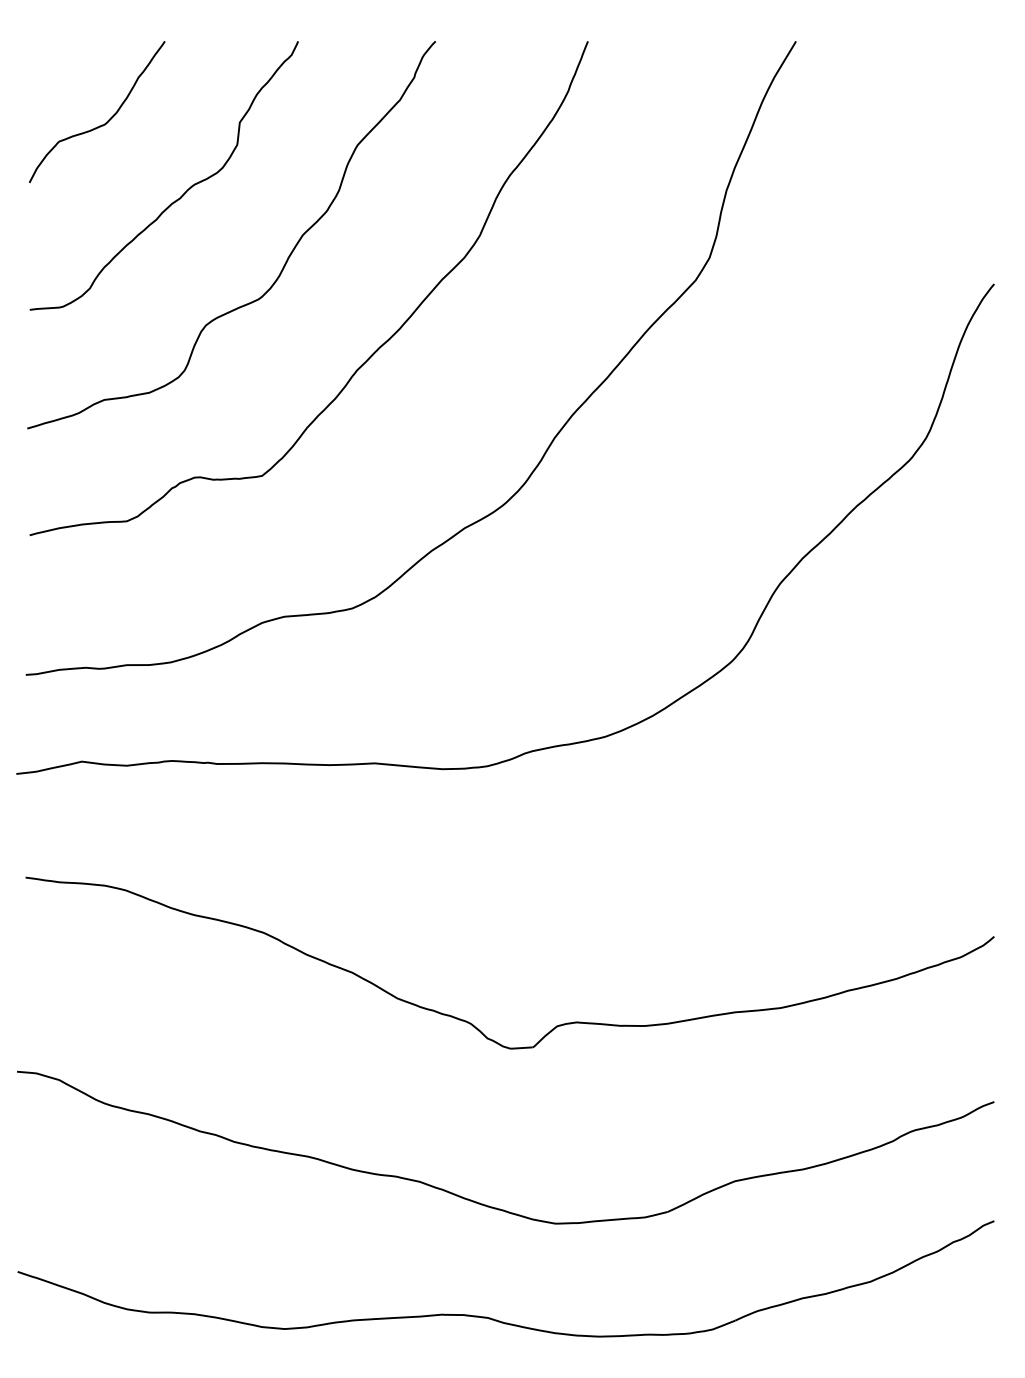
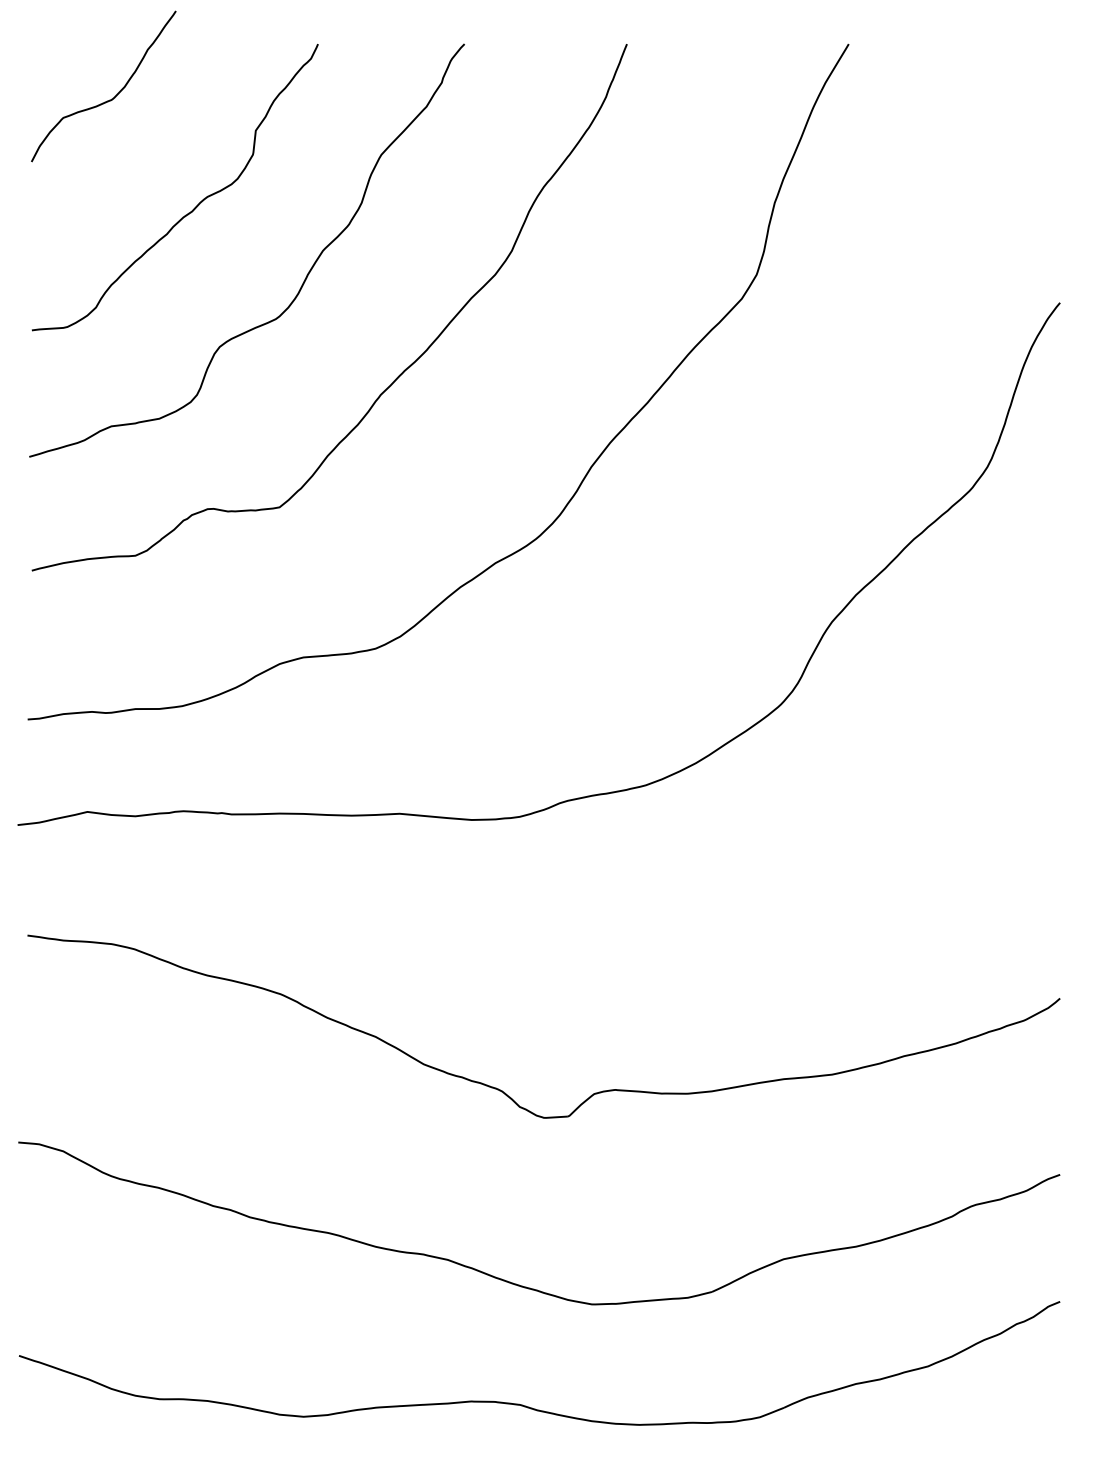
curve: (99, 125) -> (106, 100), moved

